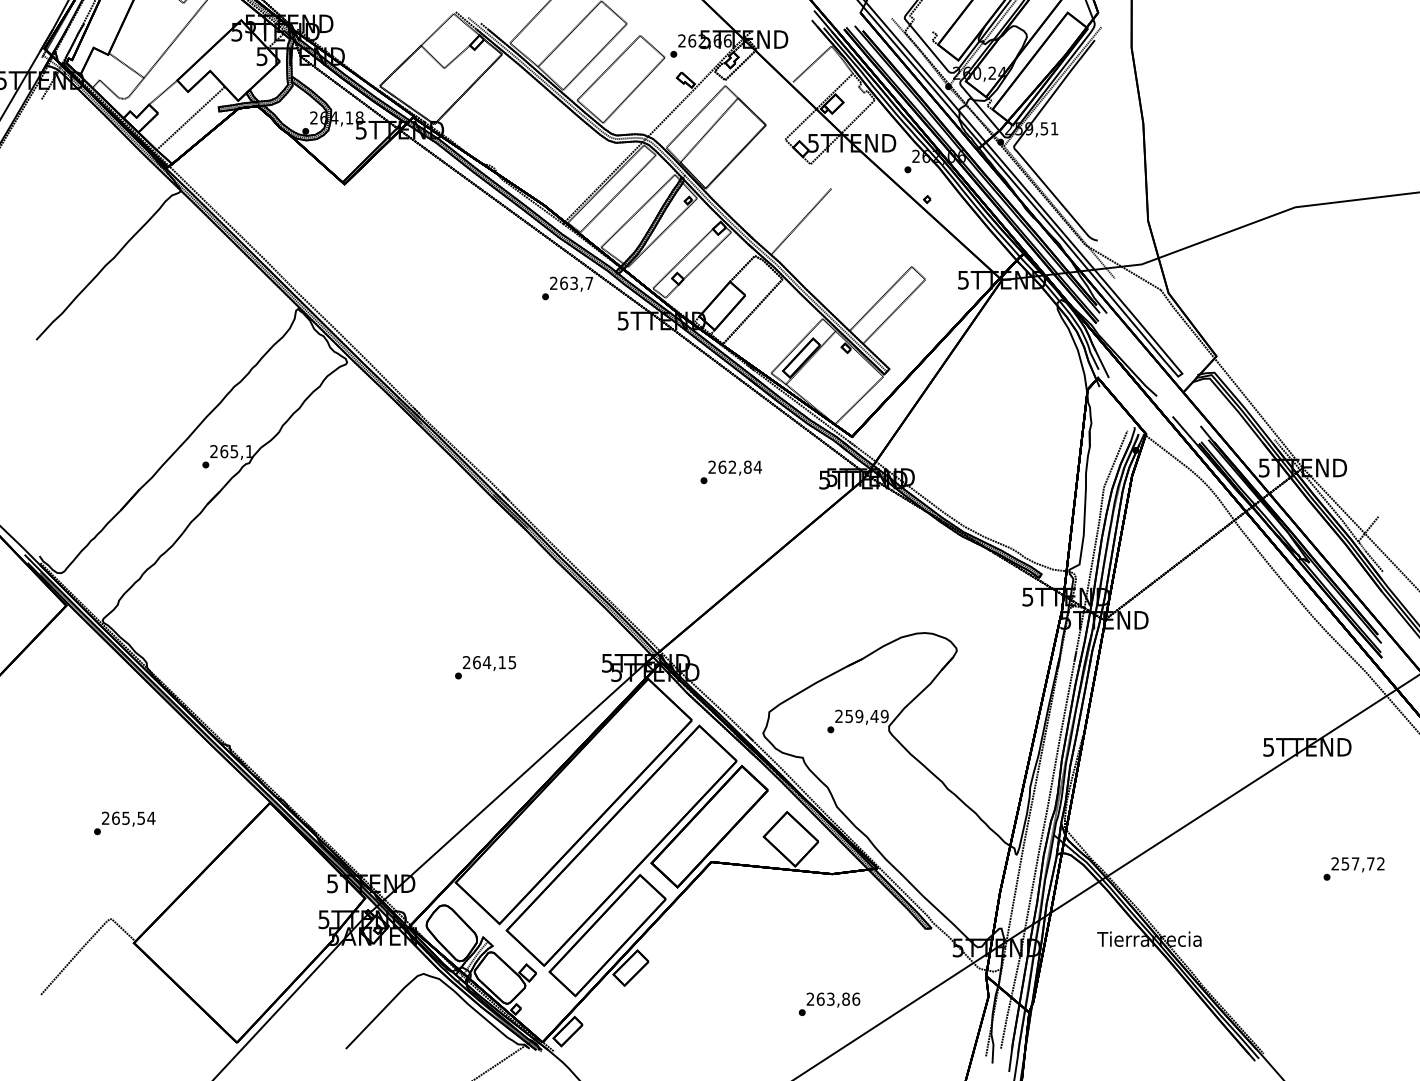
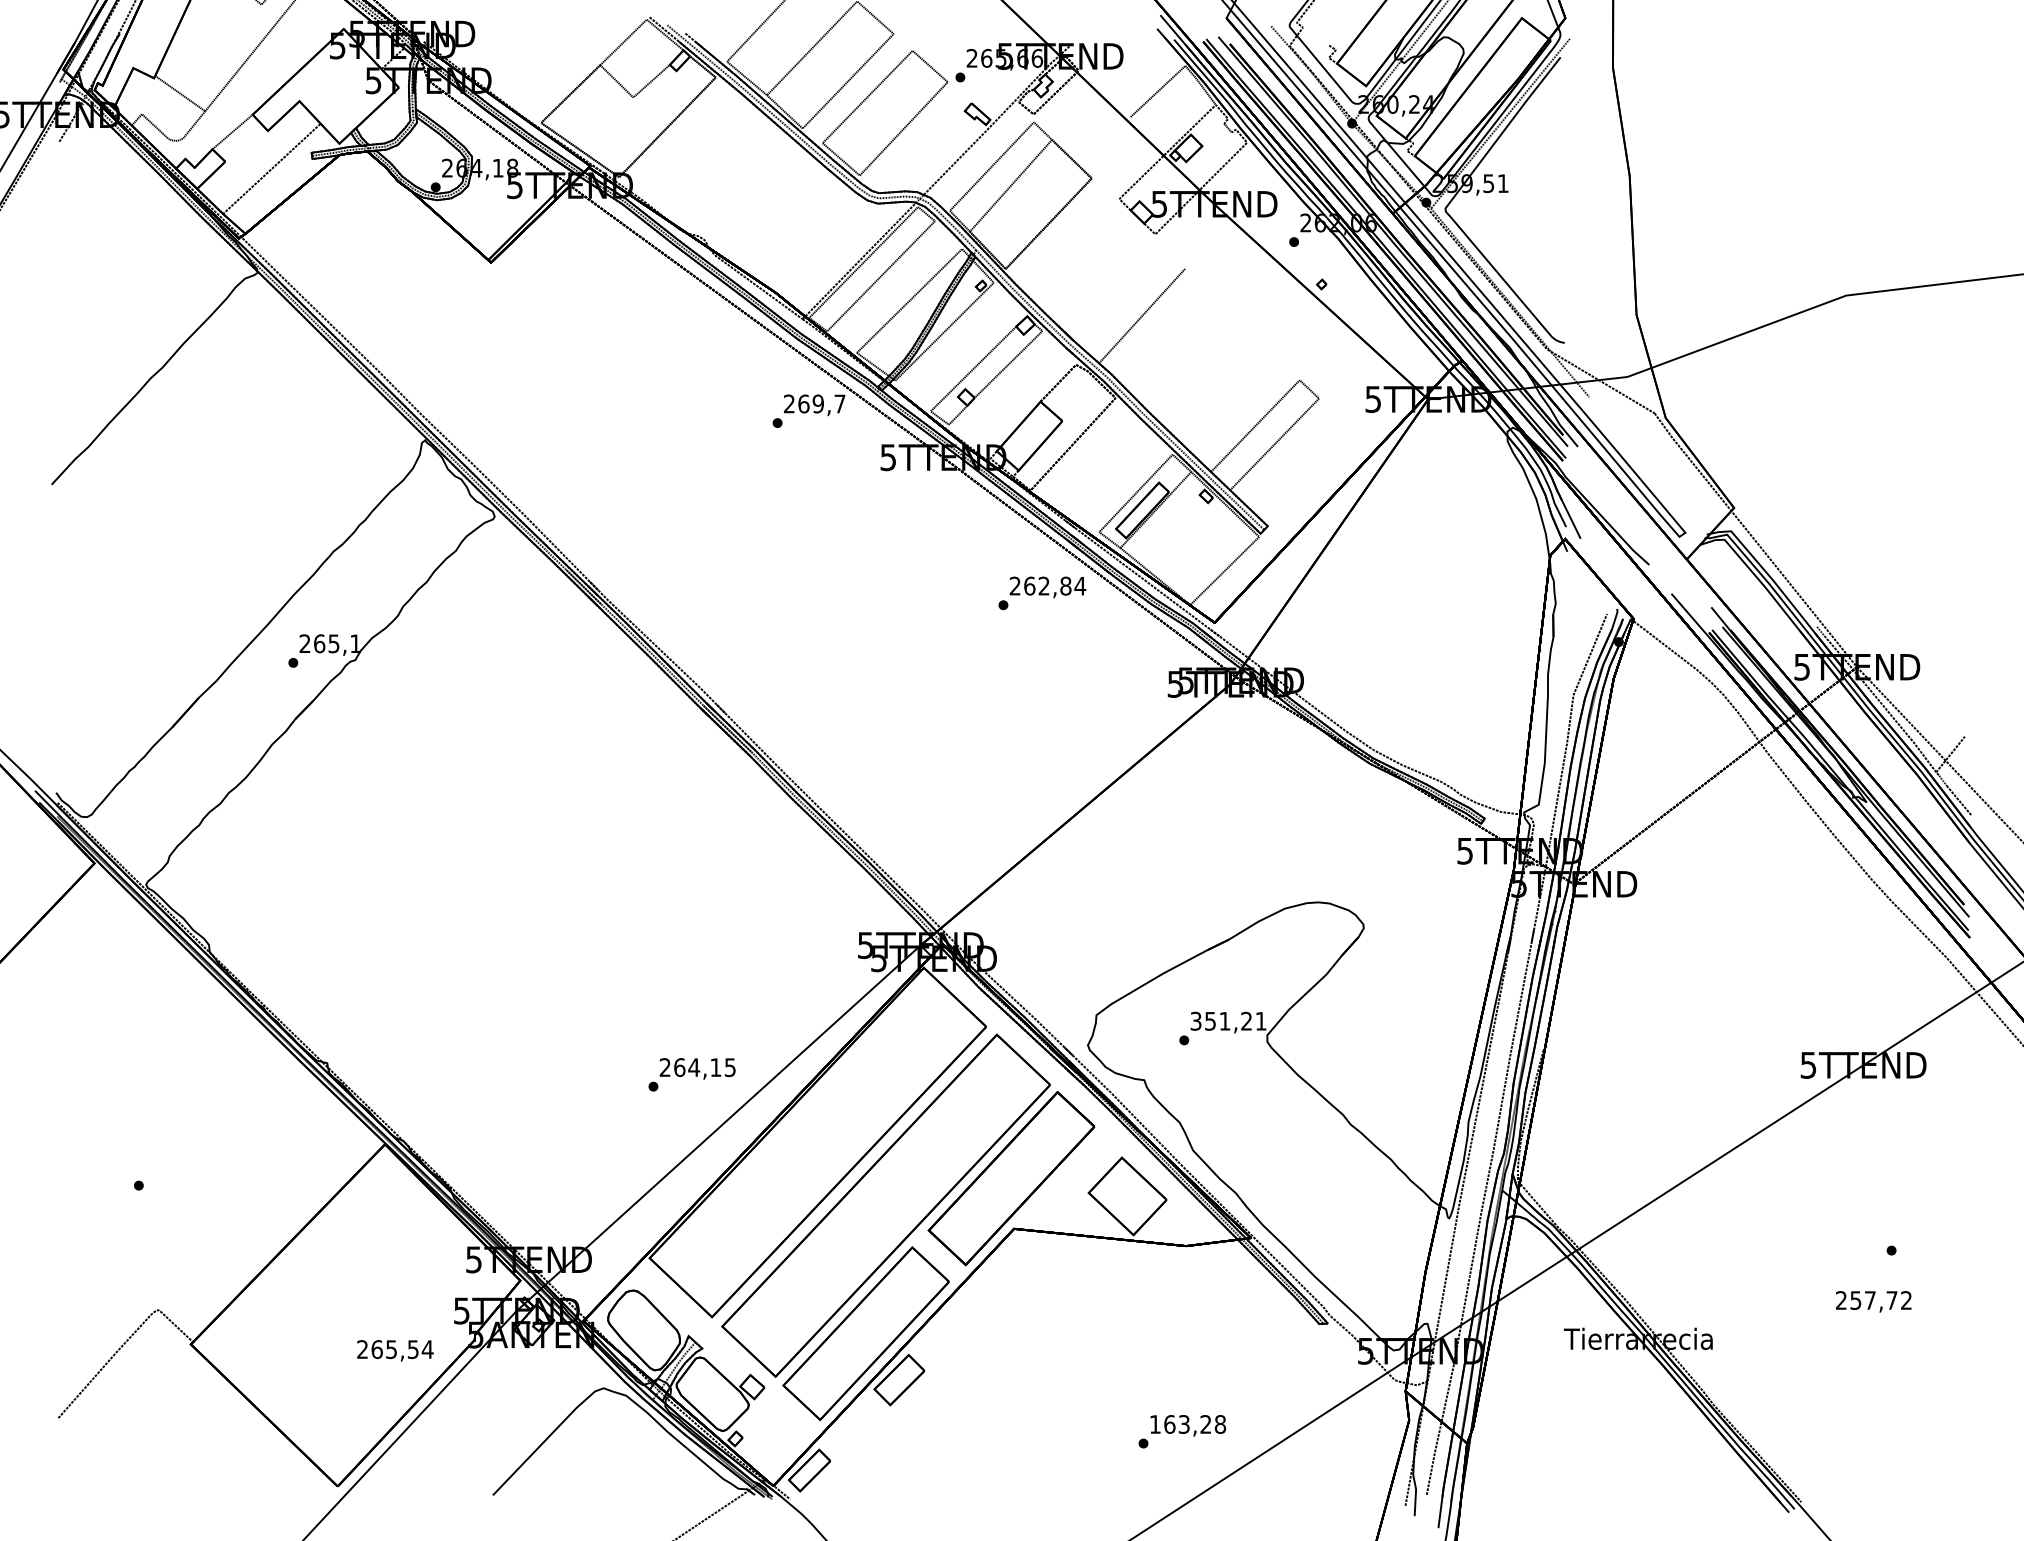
text: (701, 41) -> (1000, 58), 262,66 -> 265,66
text: (573, 283) -> (817, 403), 263,7 -> 269,7
text: (731, 472) -> (1042, 593), moved
text: (485, 667) -> (691, 1074), moved
text: (861, 715) -> (1228, 1020), 259,49 -> 351,21
text: (128, 818) -> (395, 1350), moved
text: (1357, 864) -> (1873, 1301), moved
text: (833, 999) -> (1187, 1424), 263,86 -> 163,28

